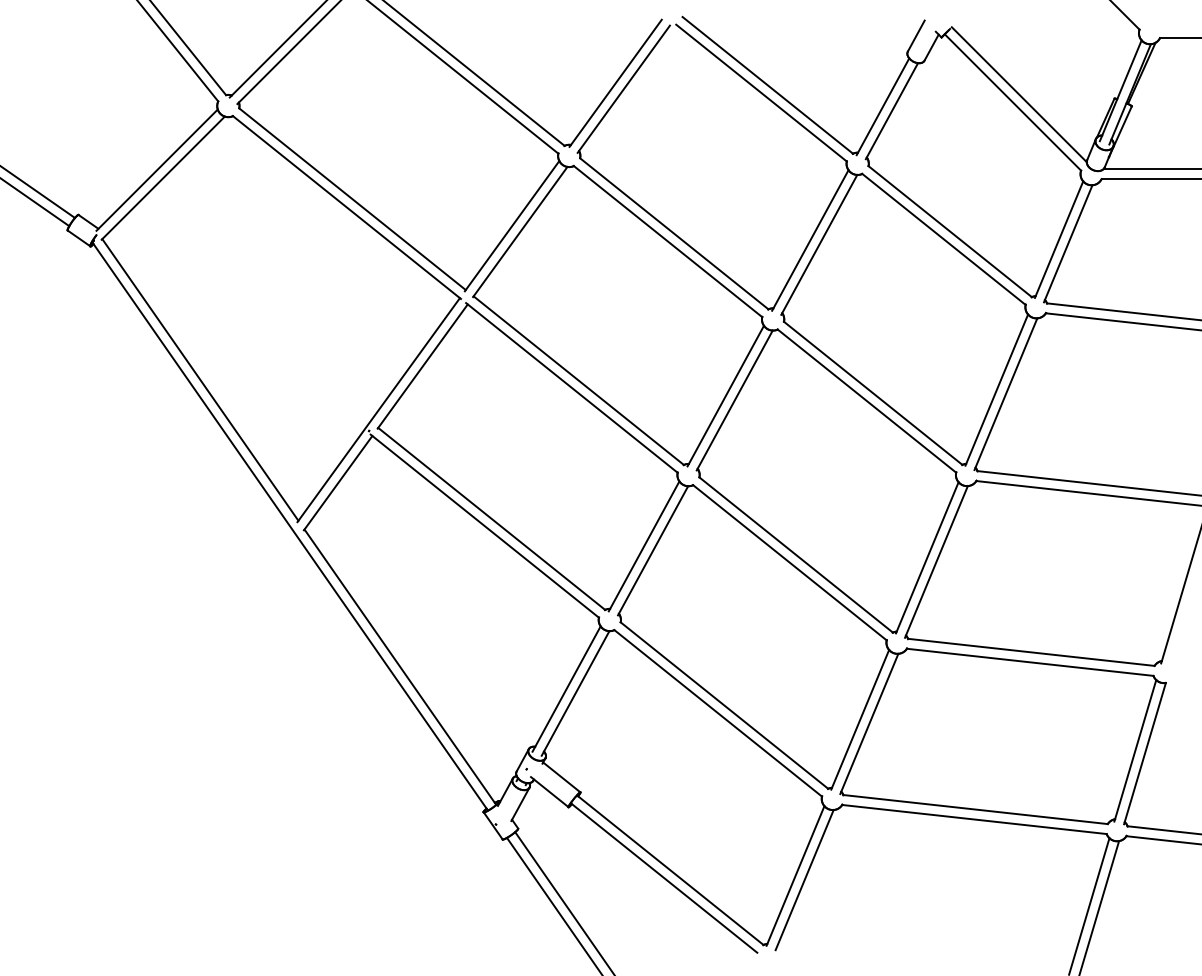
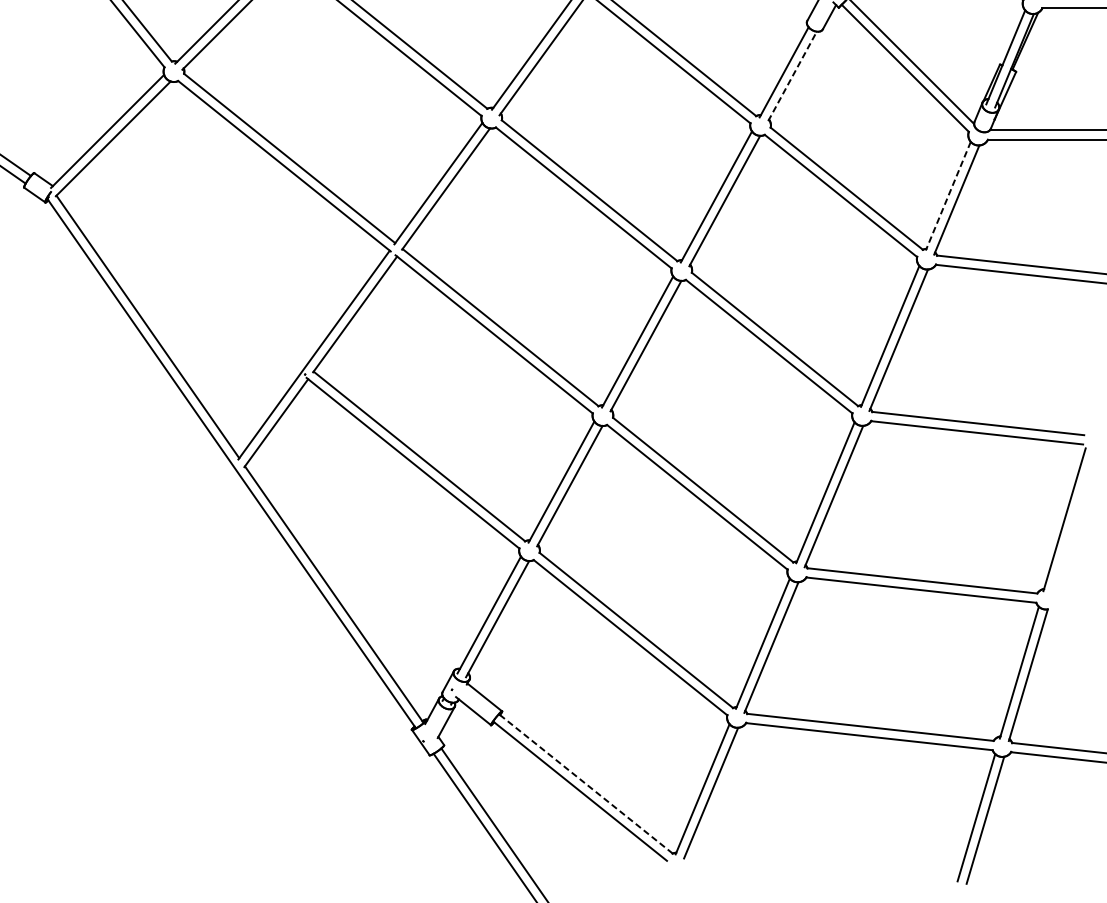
line: (891, 111) -> (792, 76), solid -> dashed
line: (1058, 240) -> (947, 196), solid -> dashed
line: (670, 870) -> (586, 784), solid -> dashed

